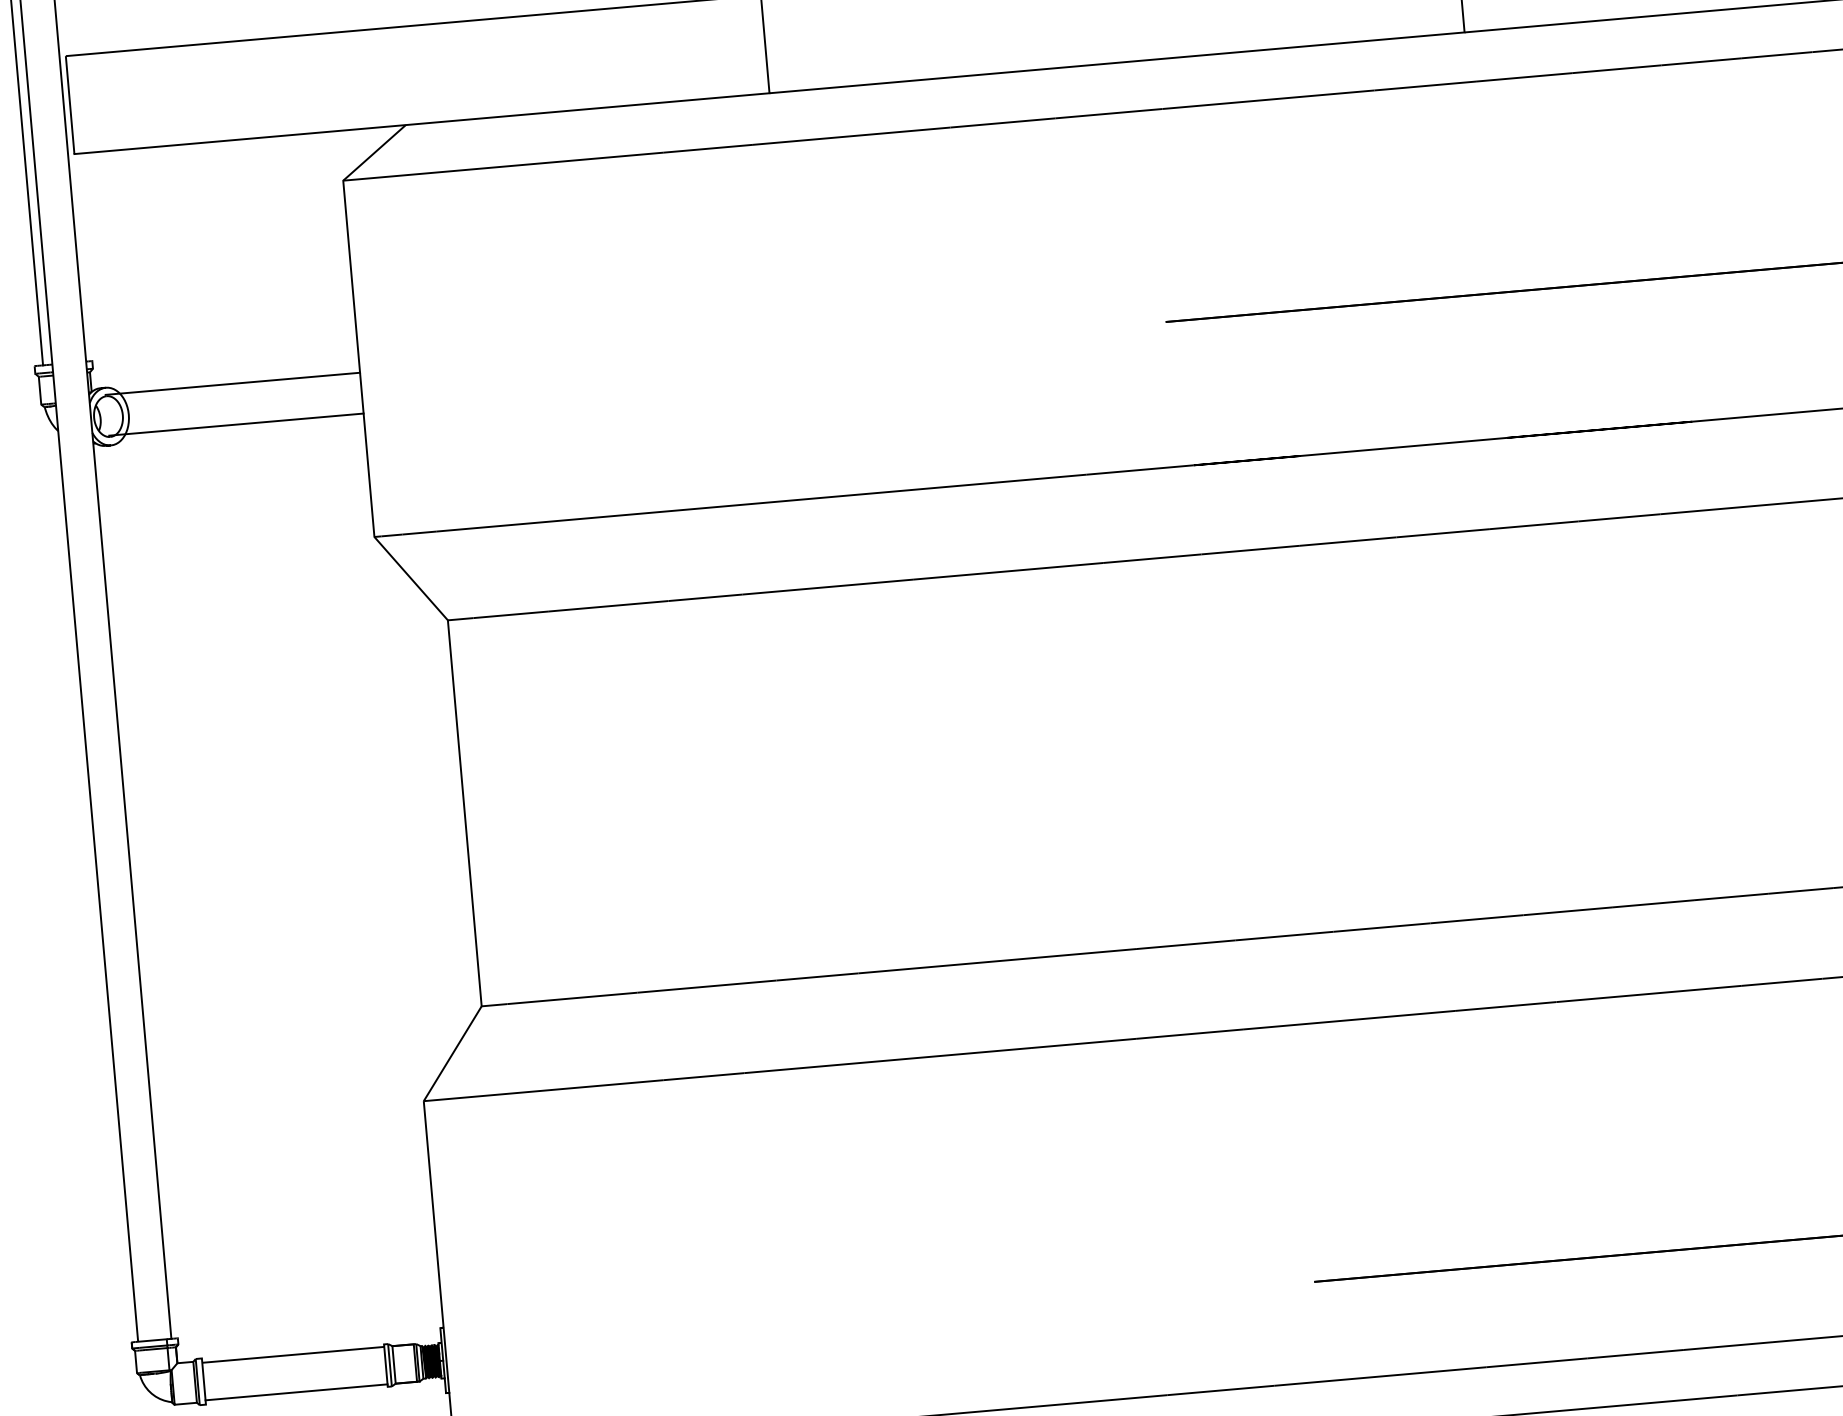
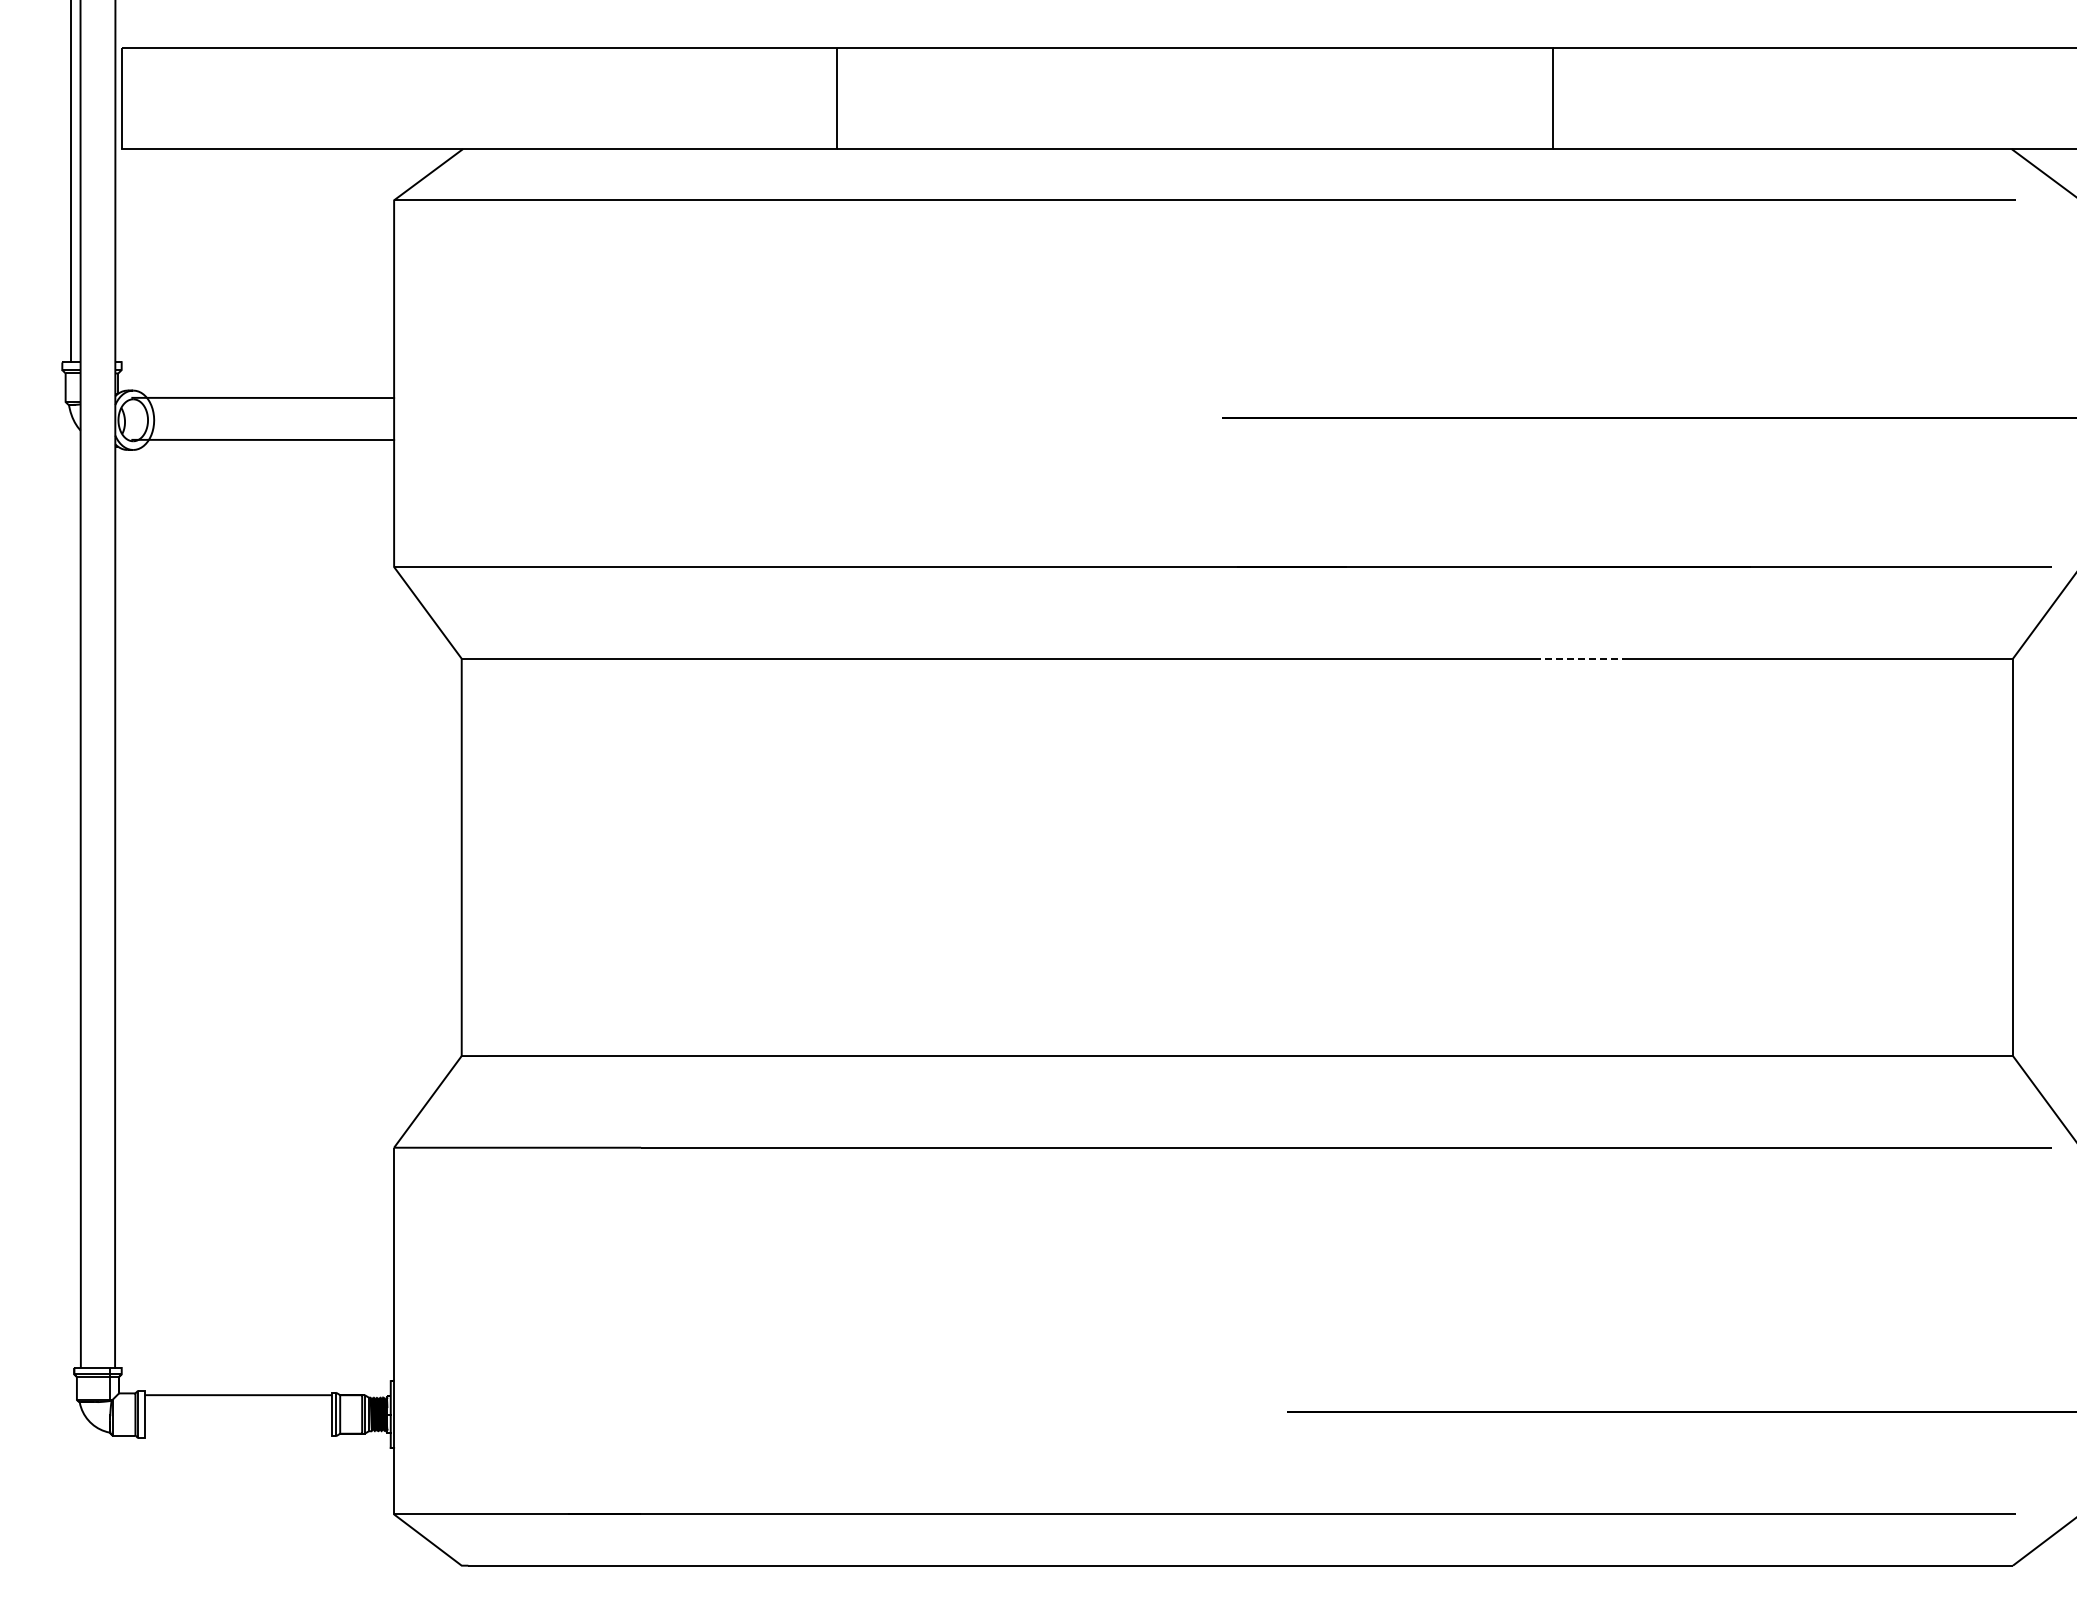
line: (1533, 525) -> (1579, 658), solid -> dashed
line: (295, 1392) -> (237, 1433), removed

